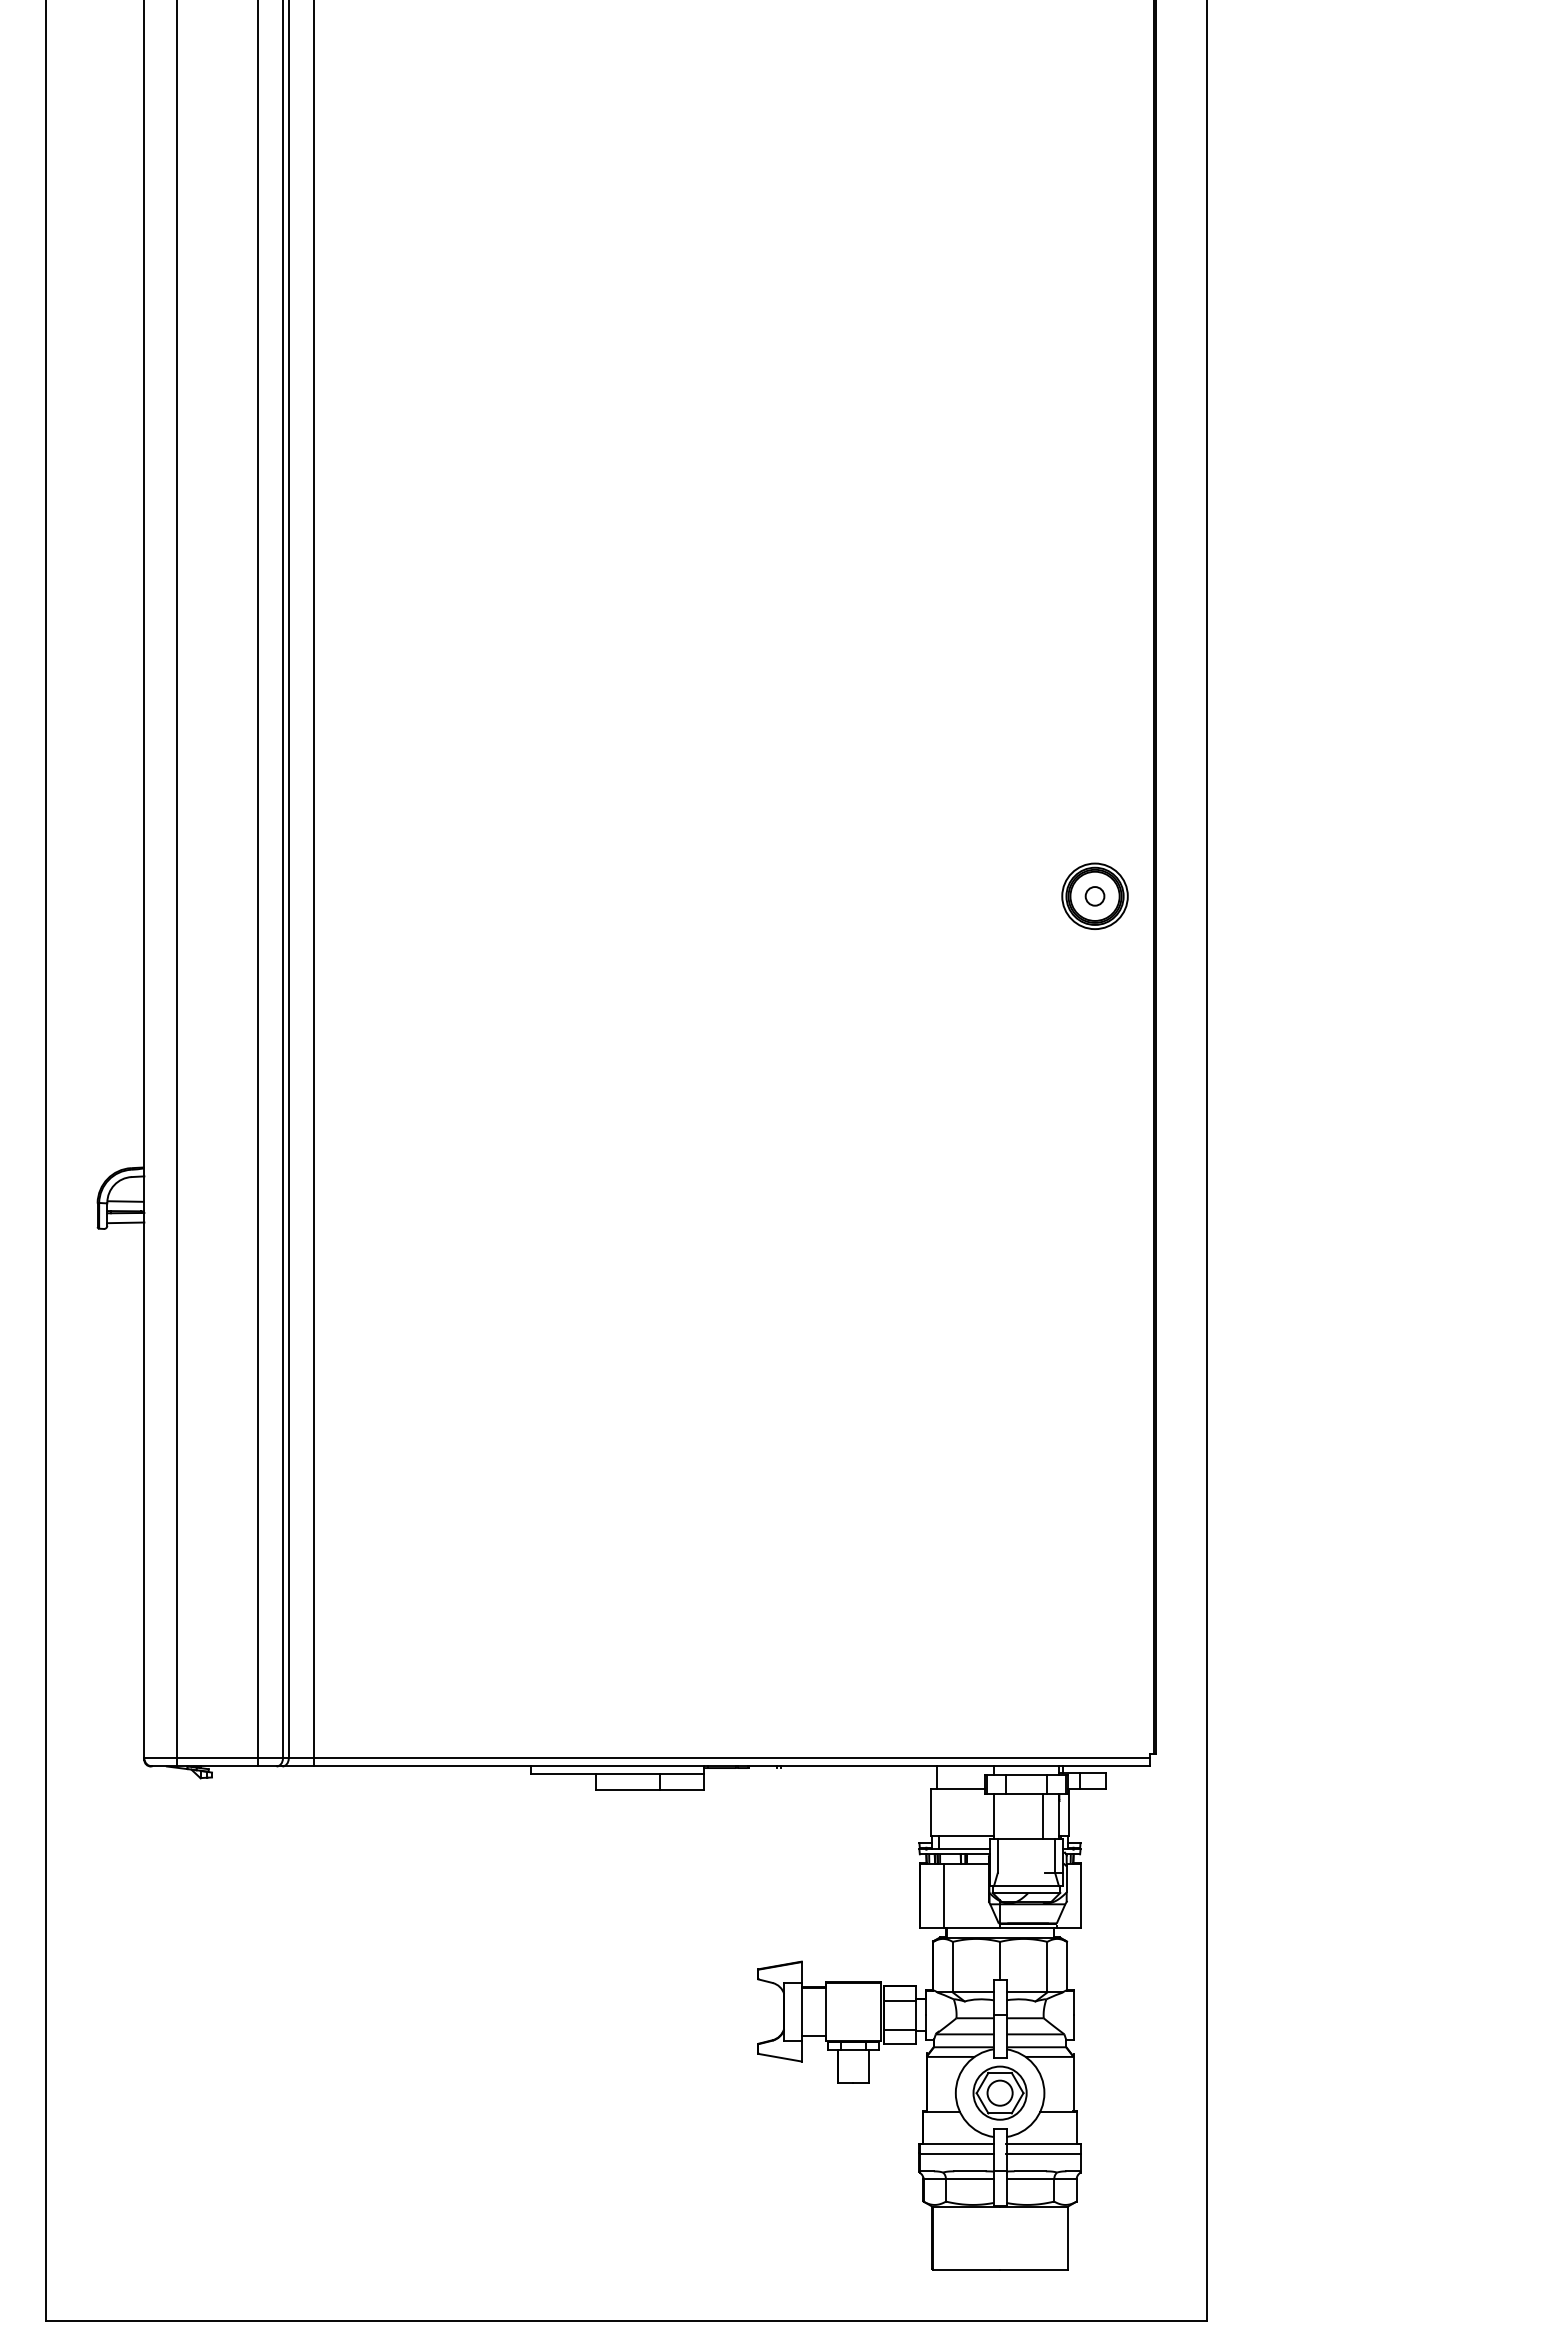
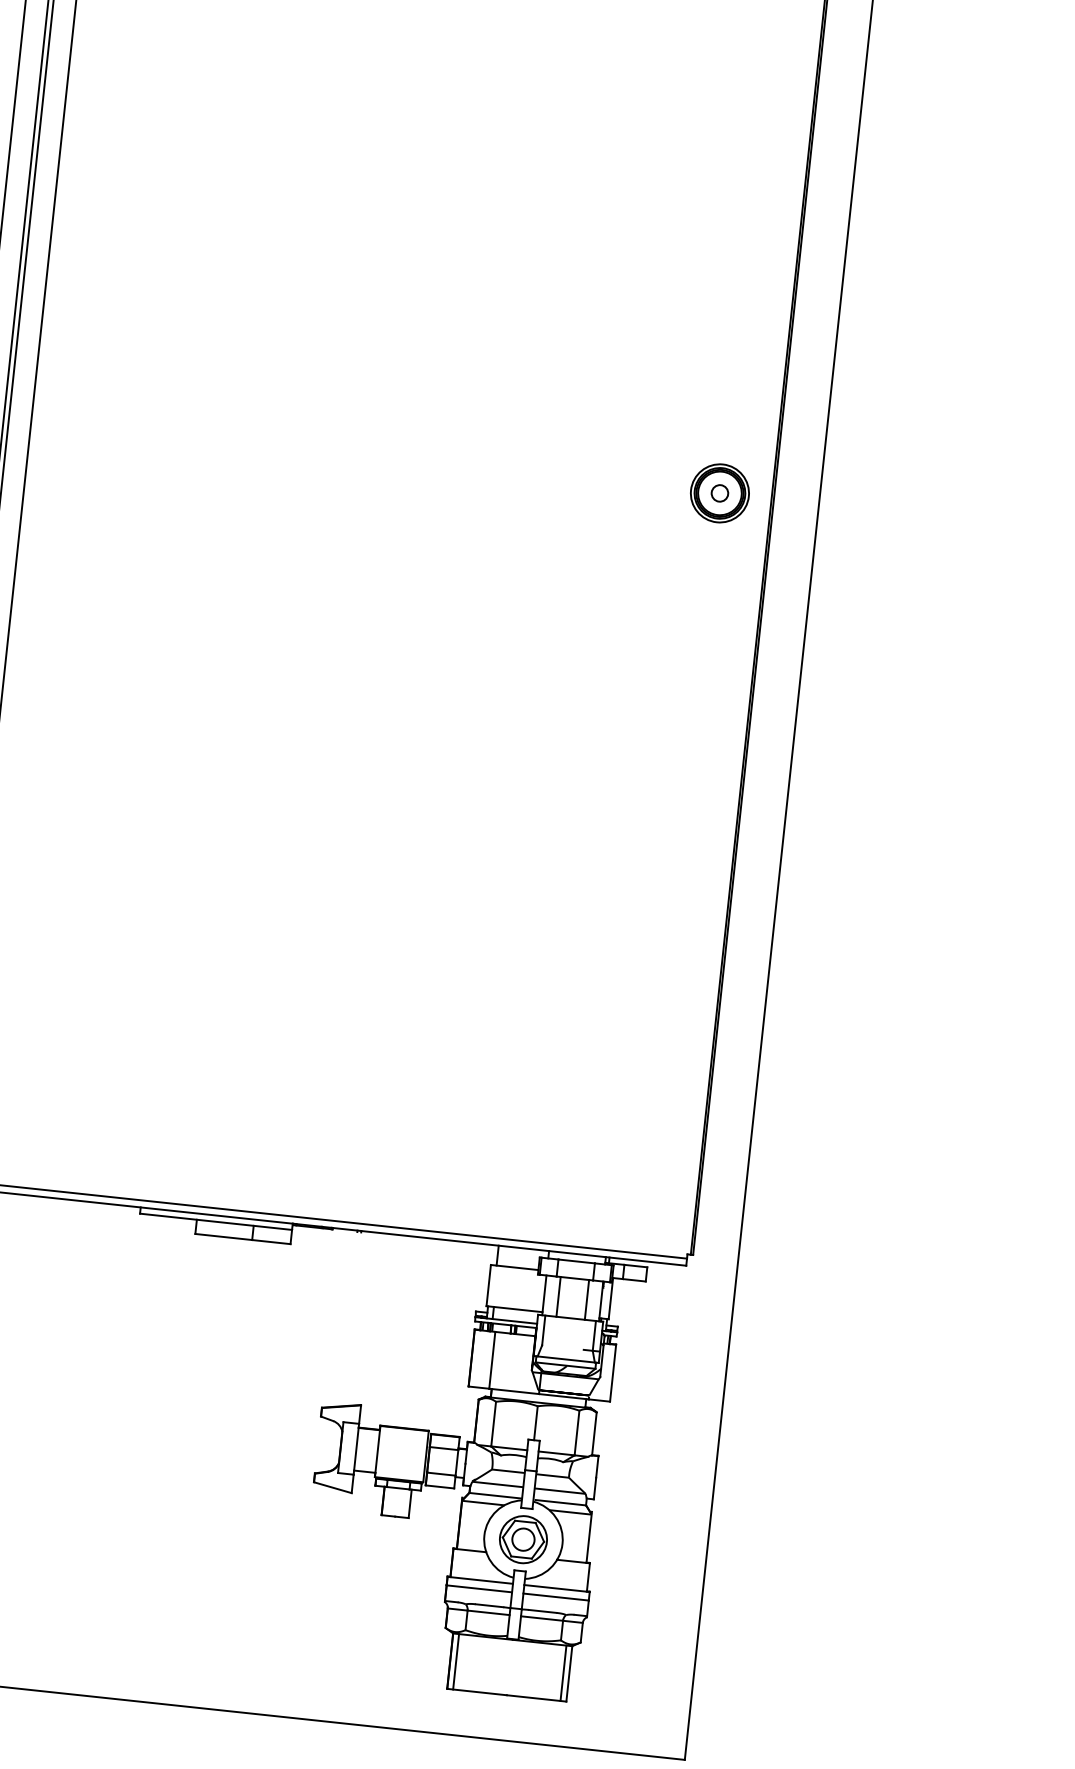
line: (1010, 1816) -> (558, 1296), added
line: (939, 2237) -> (456, 1661), added
line: (1060, 2237) -> (563, 1672), added

